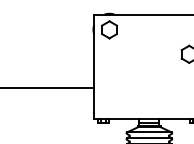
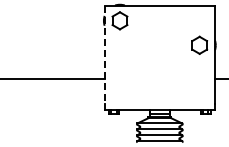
line: (94, 64) -> (104, 55), solid -> dashed

